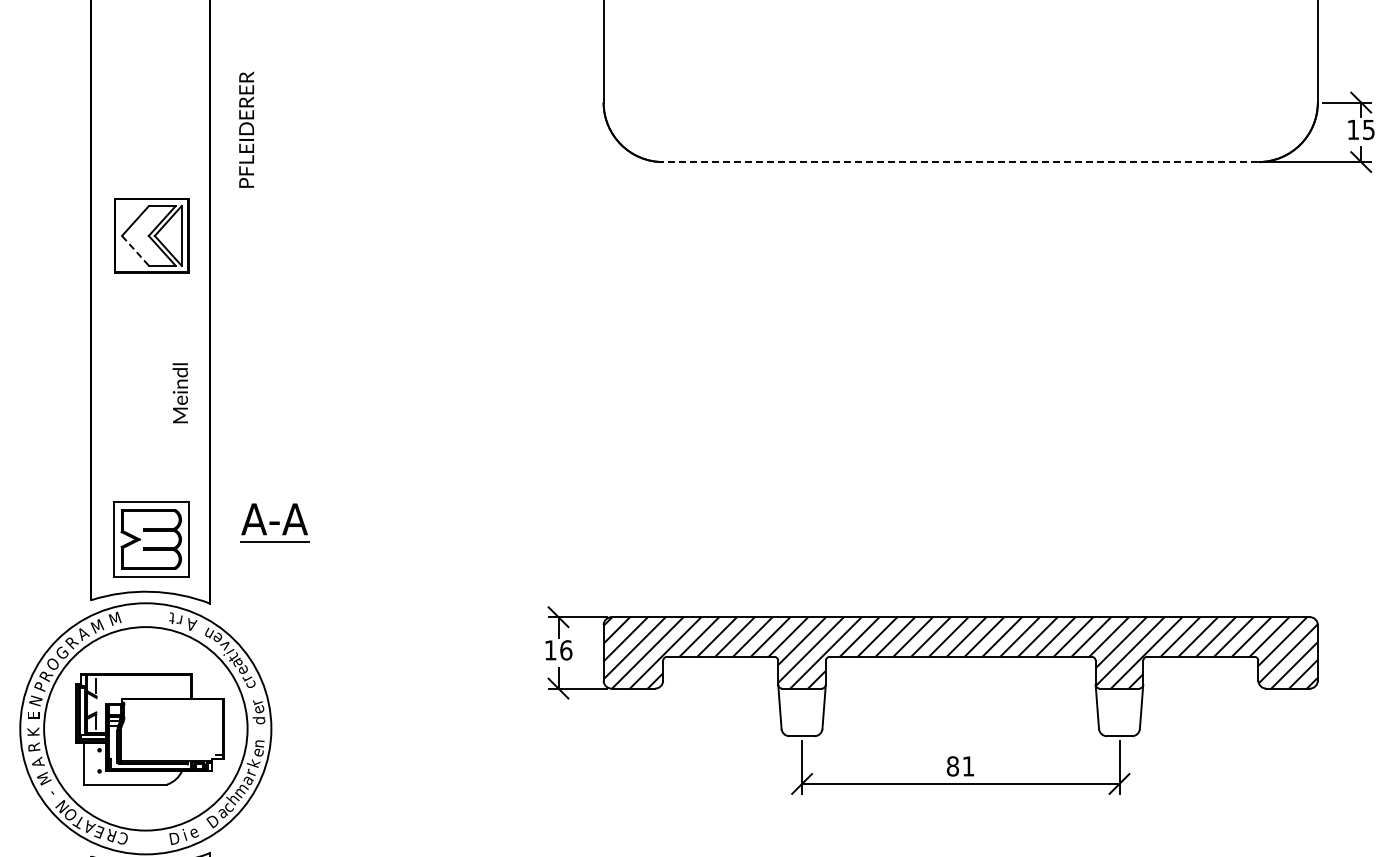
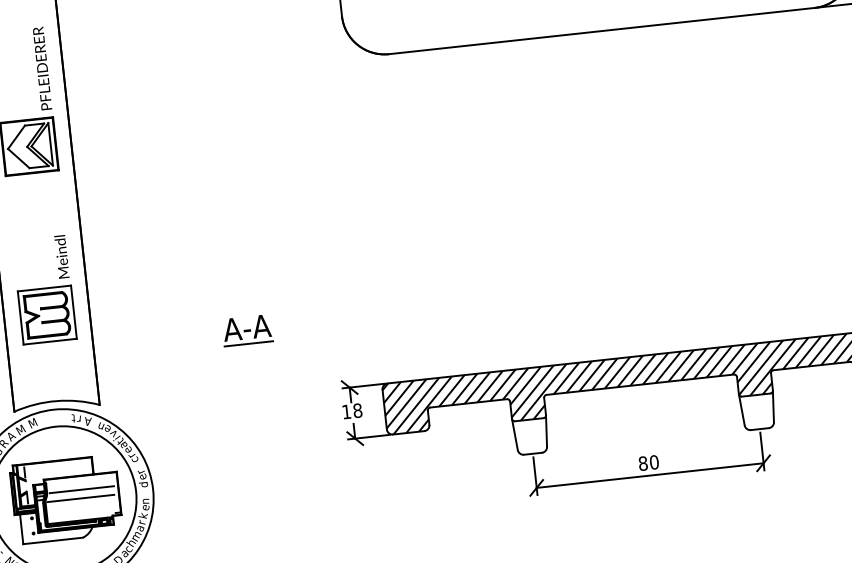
text: (246, 129) -> (42, 68), moved
line: (960, 162) -> (601, 31), dashed -> solid
line: (135, 251) -> (18, 159), dashed -> solid
part: (274, 522) -> (247, 330), moved
part: (151, 539) -> (47, 315), moved
text: (566, 650) -> (357, 410), 16 -> 18
line: (172, 718) -> (81, 489), added
line: (169, 730) -> (80, 498), added
text: (968, 766) -> (654, 462), 81 -> 80

